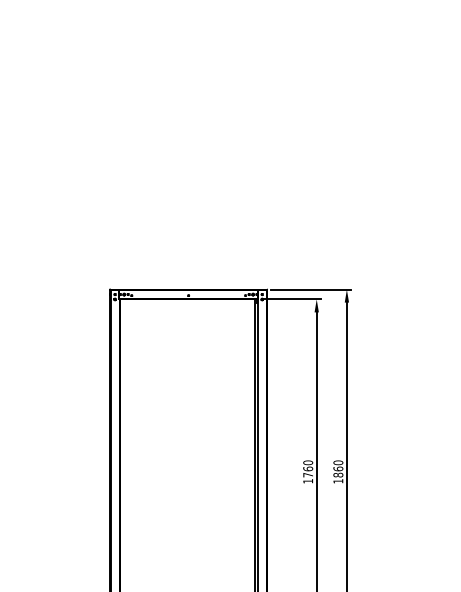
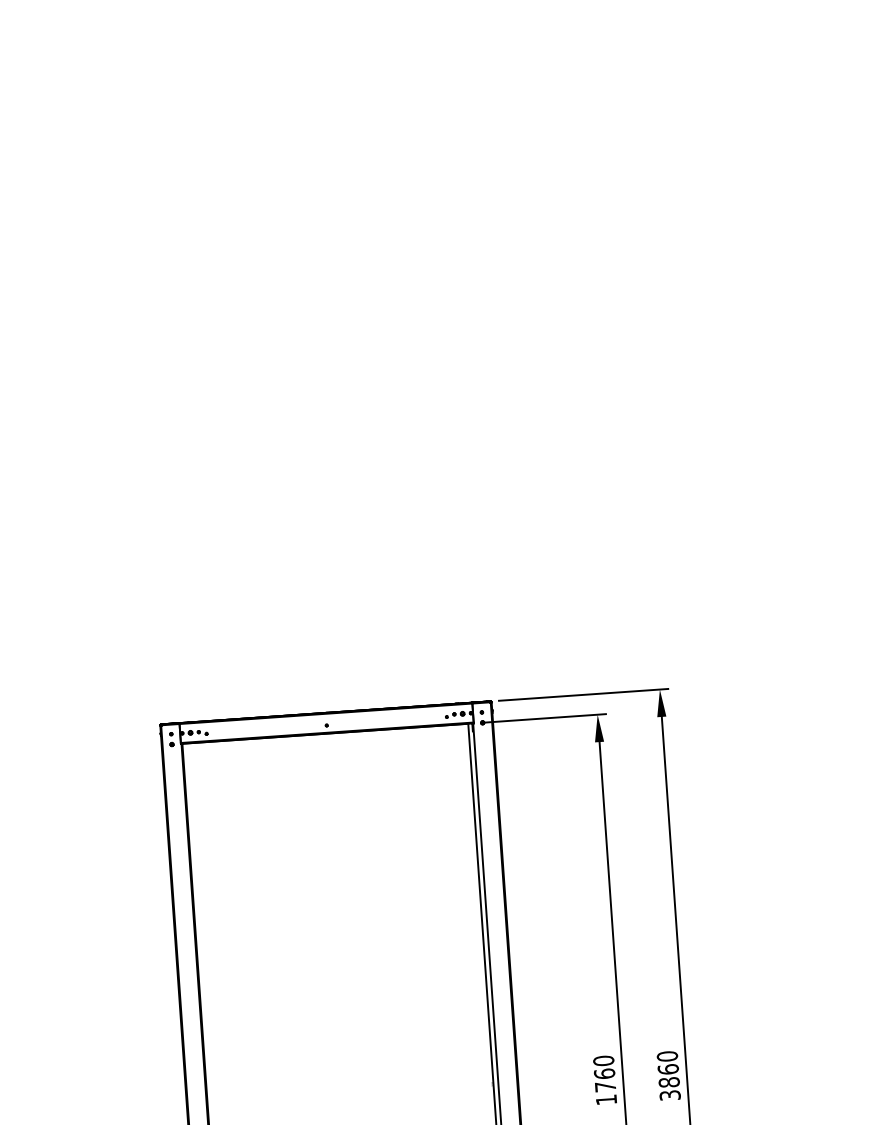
text: (338, 481) -> (670, 1095), 1860 -> 3860

